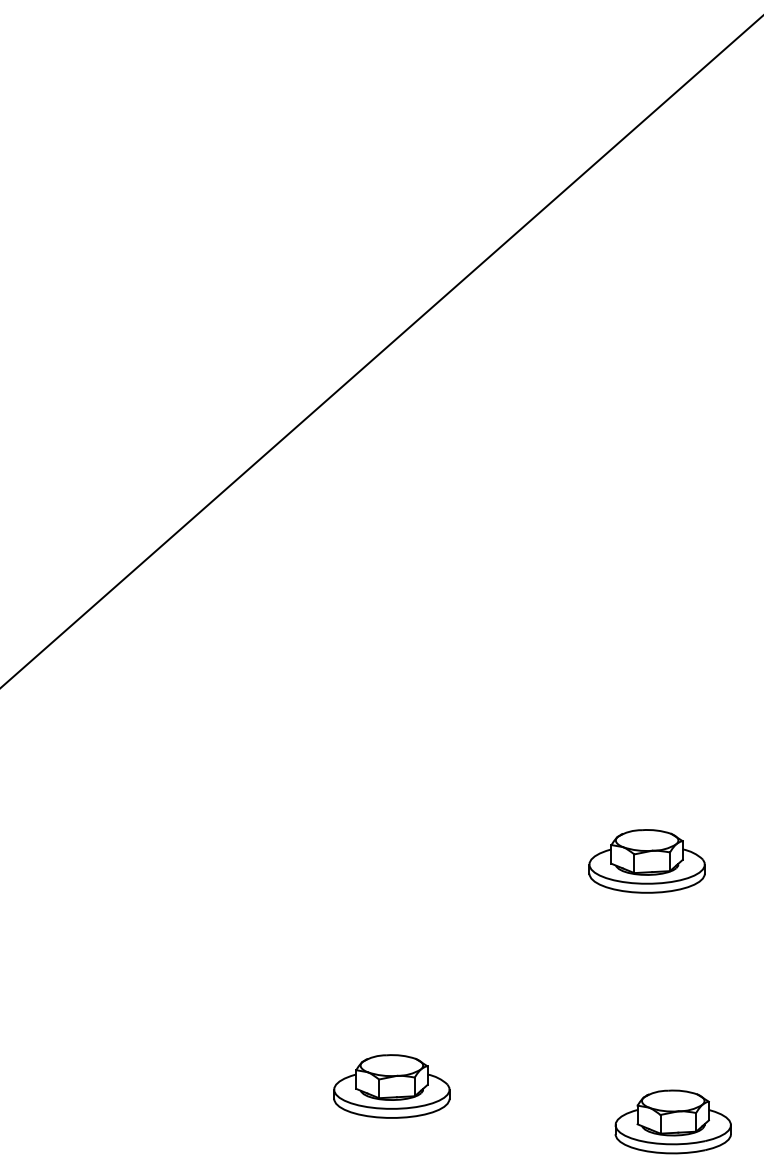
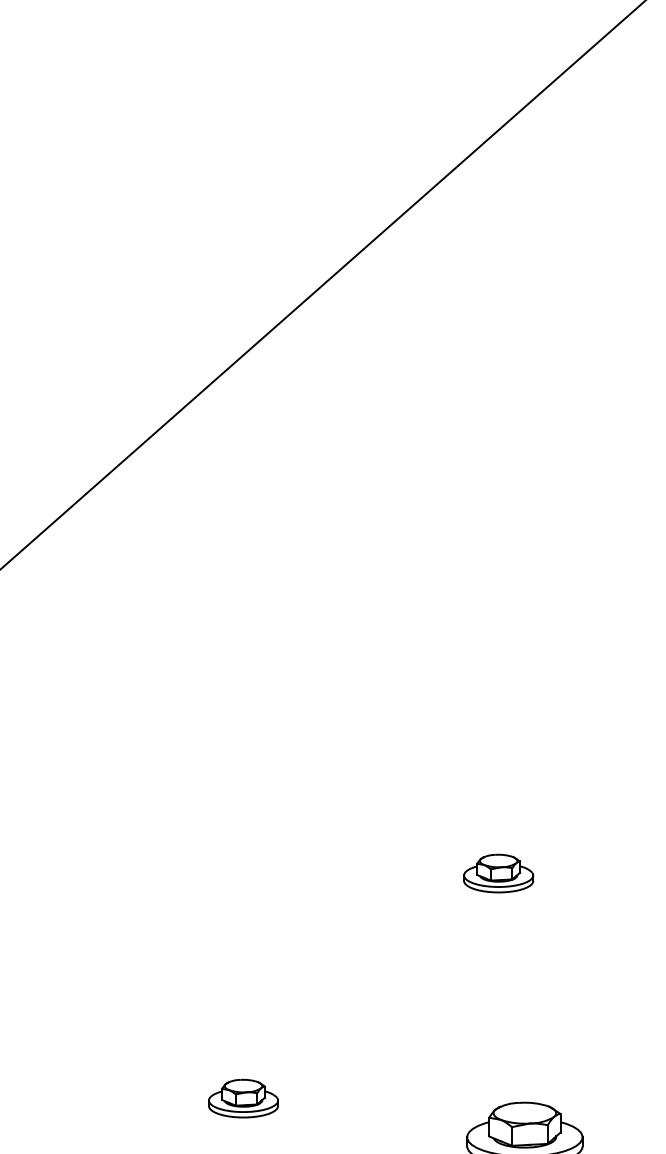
part: (646, 861) -> (498, 873), size x0.6
part: (391, 1086) -> (243, 1098), size x0.6

